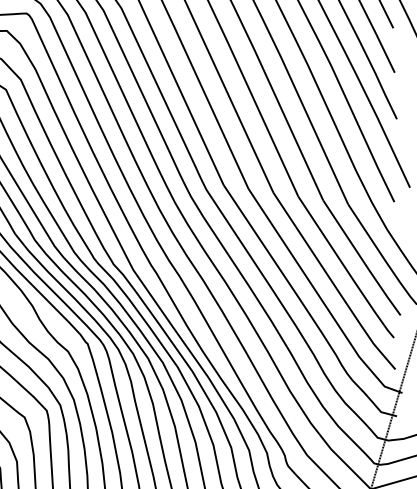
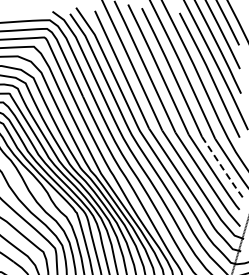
line: (363, 262) -> (223, 169), solid -> dashed

